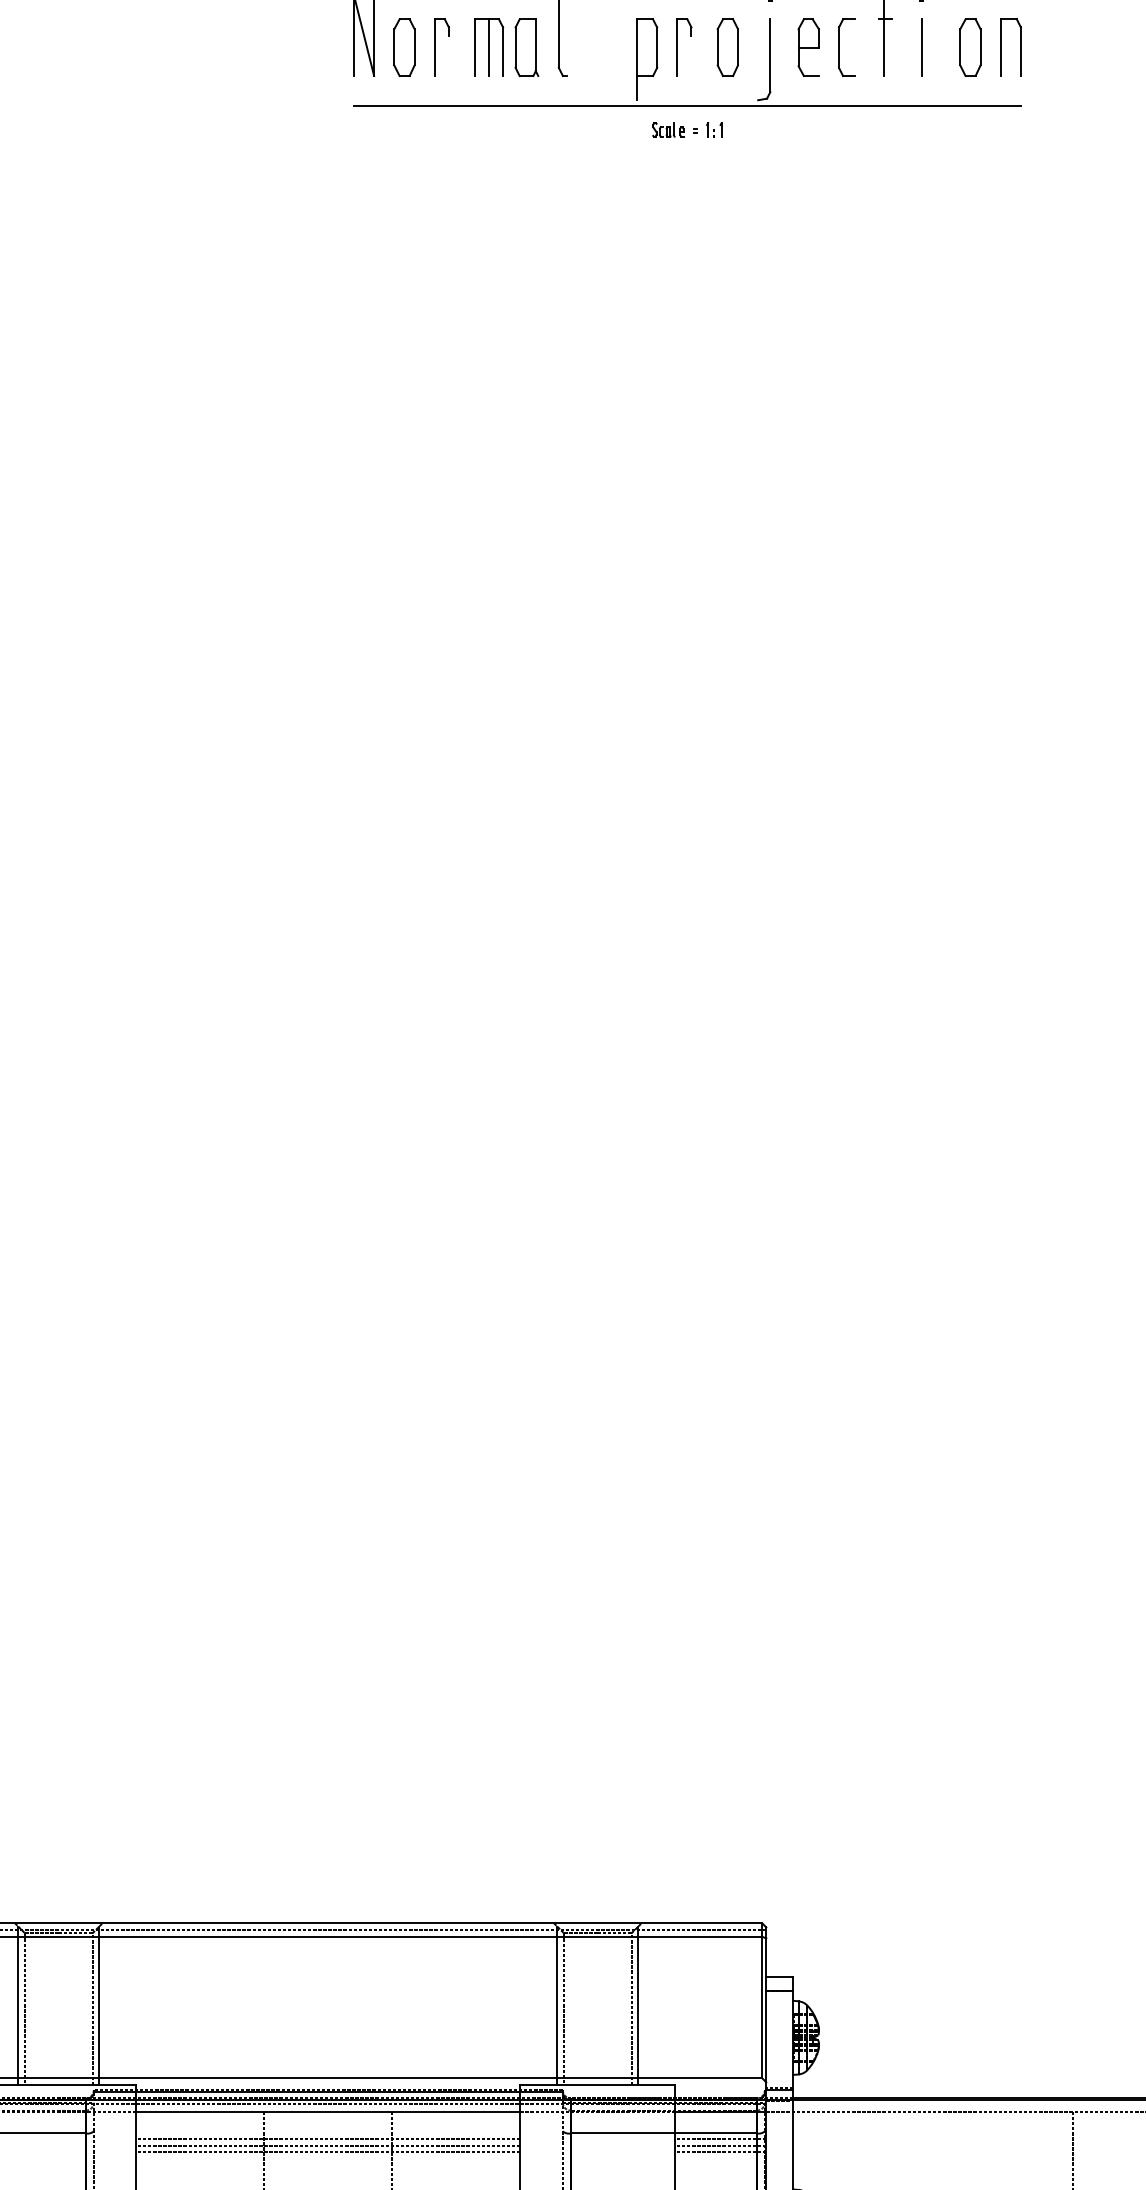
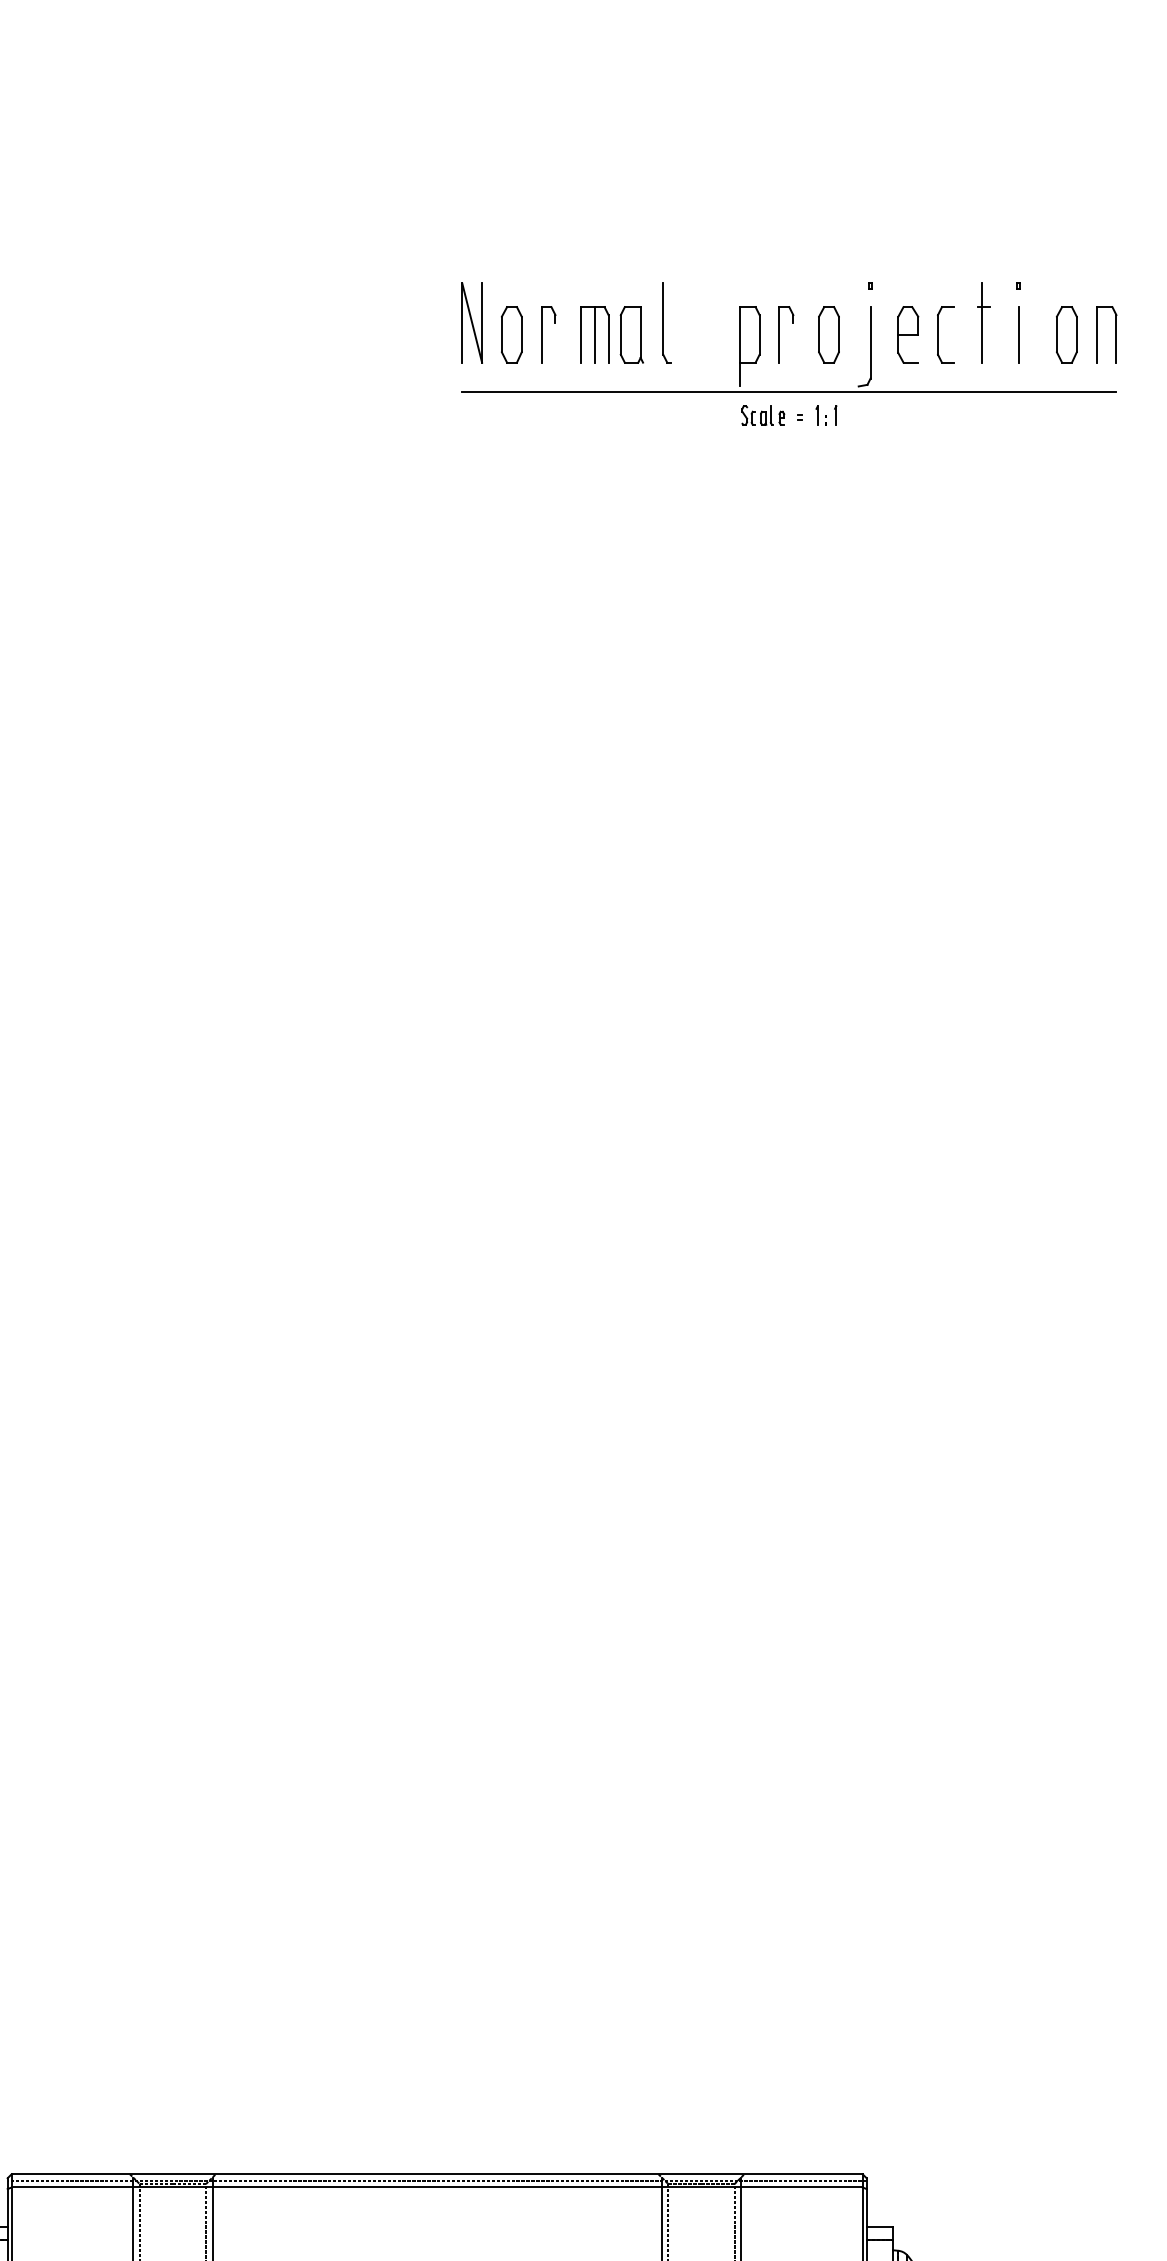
part: (686, 129) -> (788, 415), size x1.4

